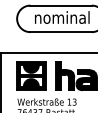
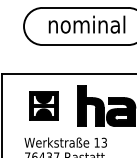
part: (31, 75) -> (44, 105), size x0.7

